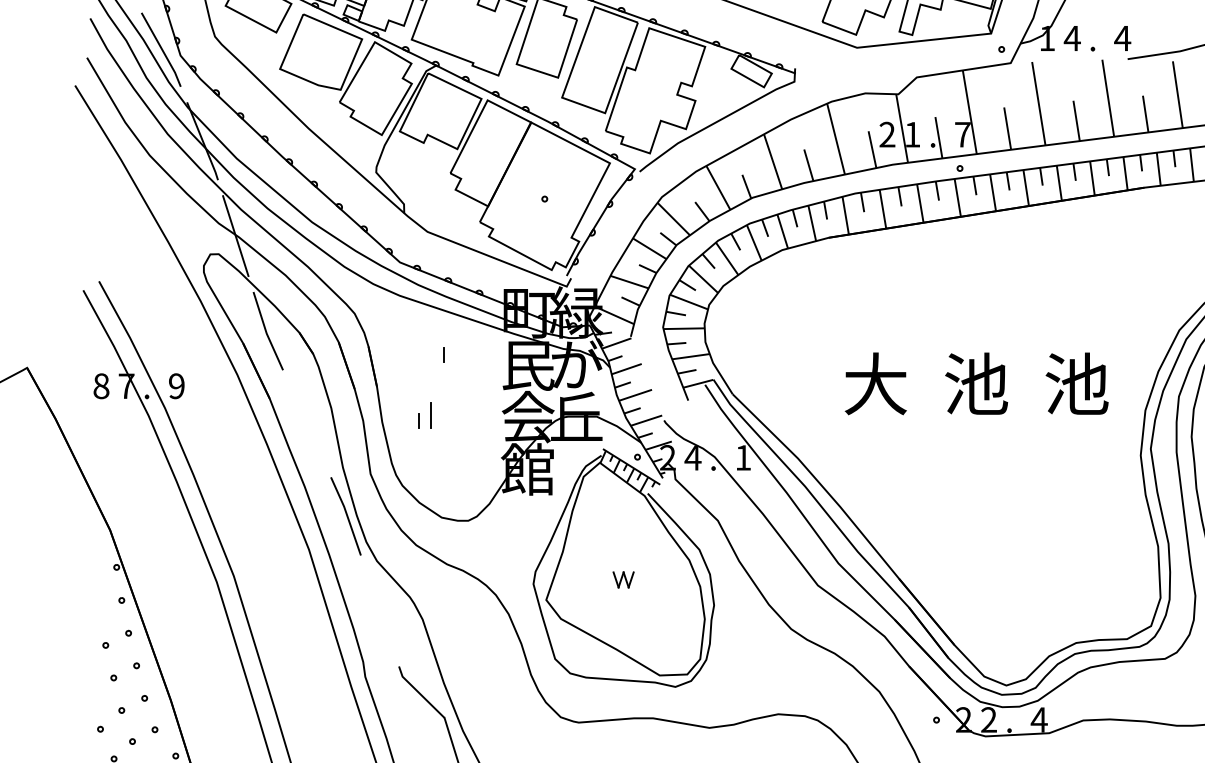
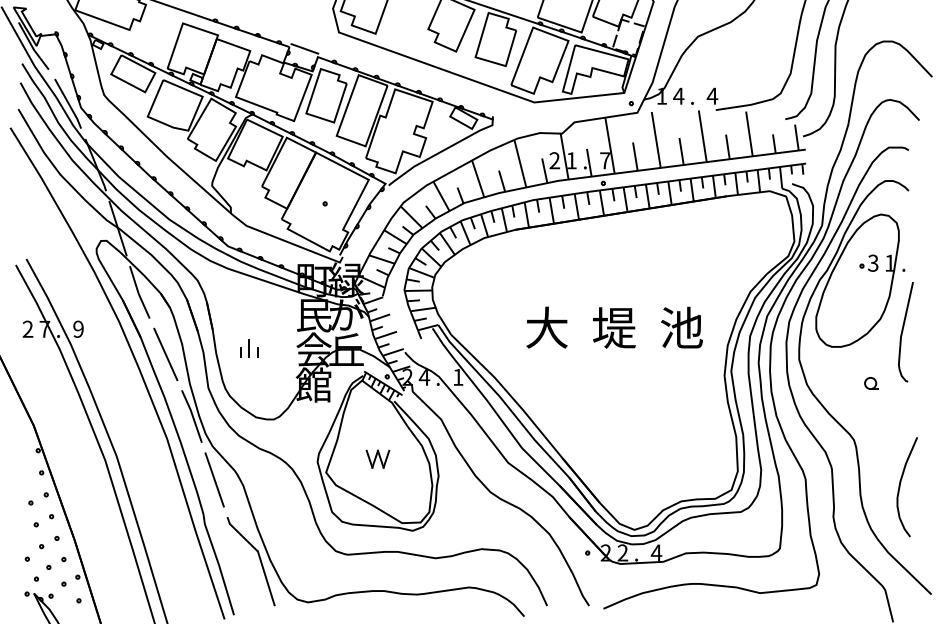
line: (443, 355) -> (257, 352), moved
text: (976, 383) -> (614, 327), 池 -> 堤
text: (100, 385) -> (27, 328), 8 -> 2
line: (306, 423) -> (165, 354), added
part: (622, 578) -> (377, 458), size x1.67
line: (379, 610) -> (214, 479), added

